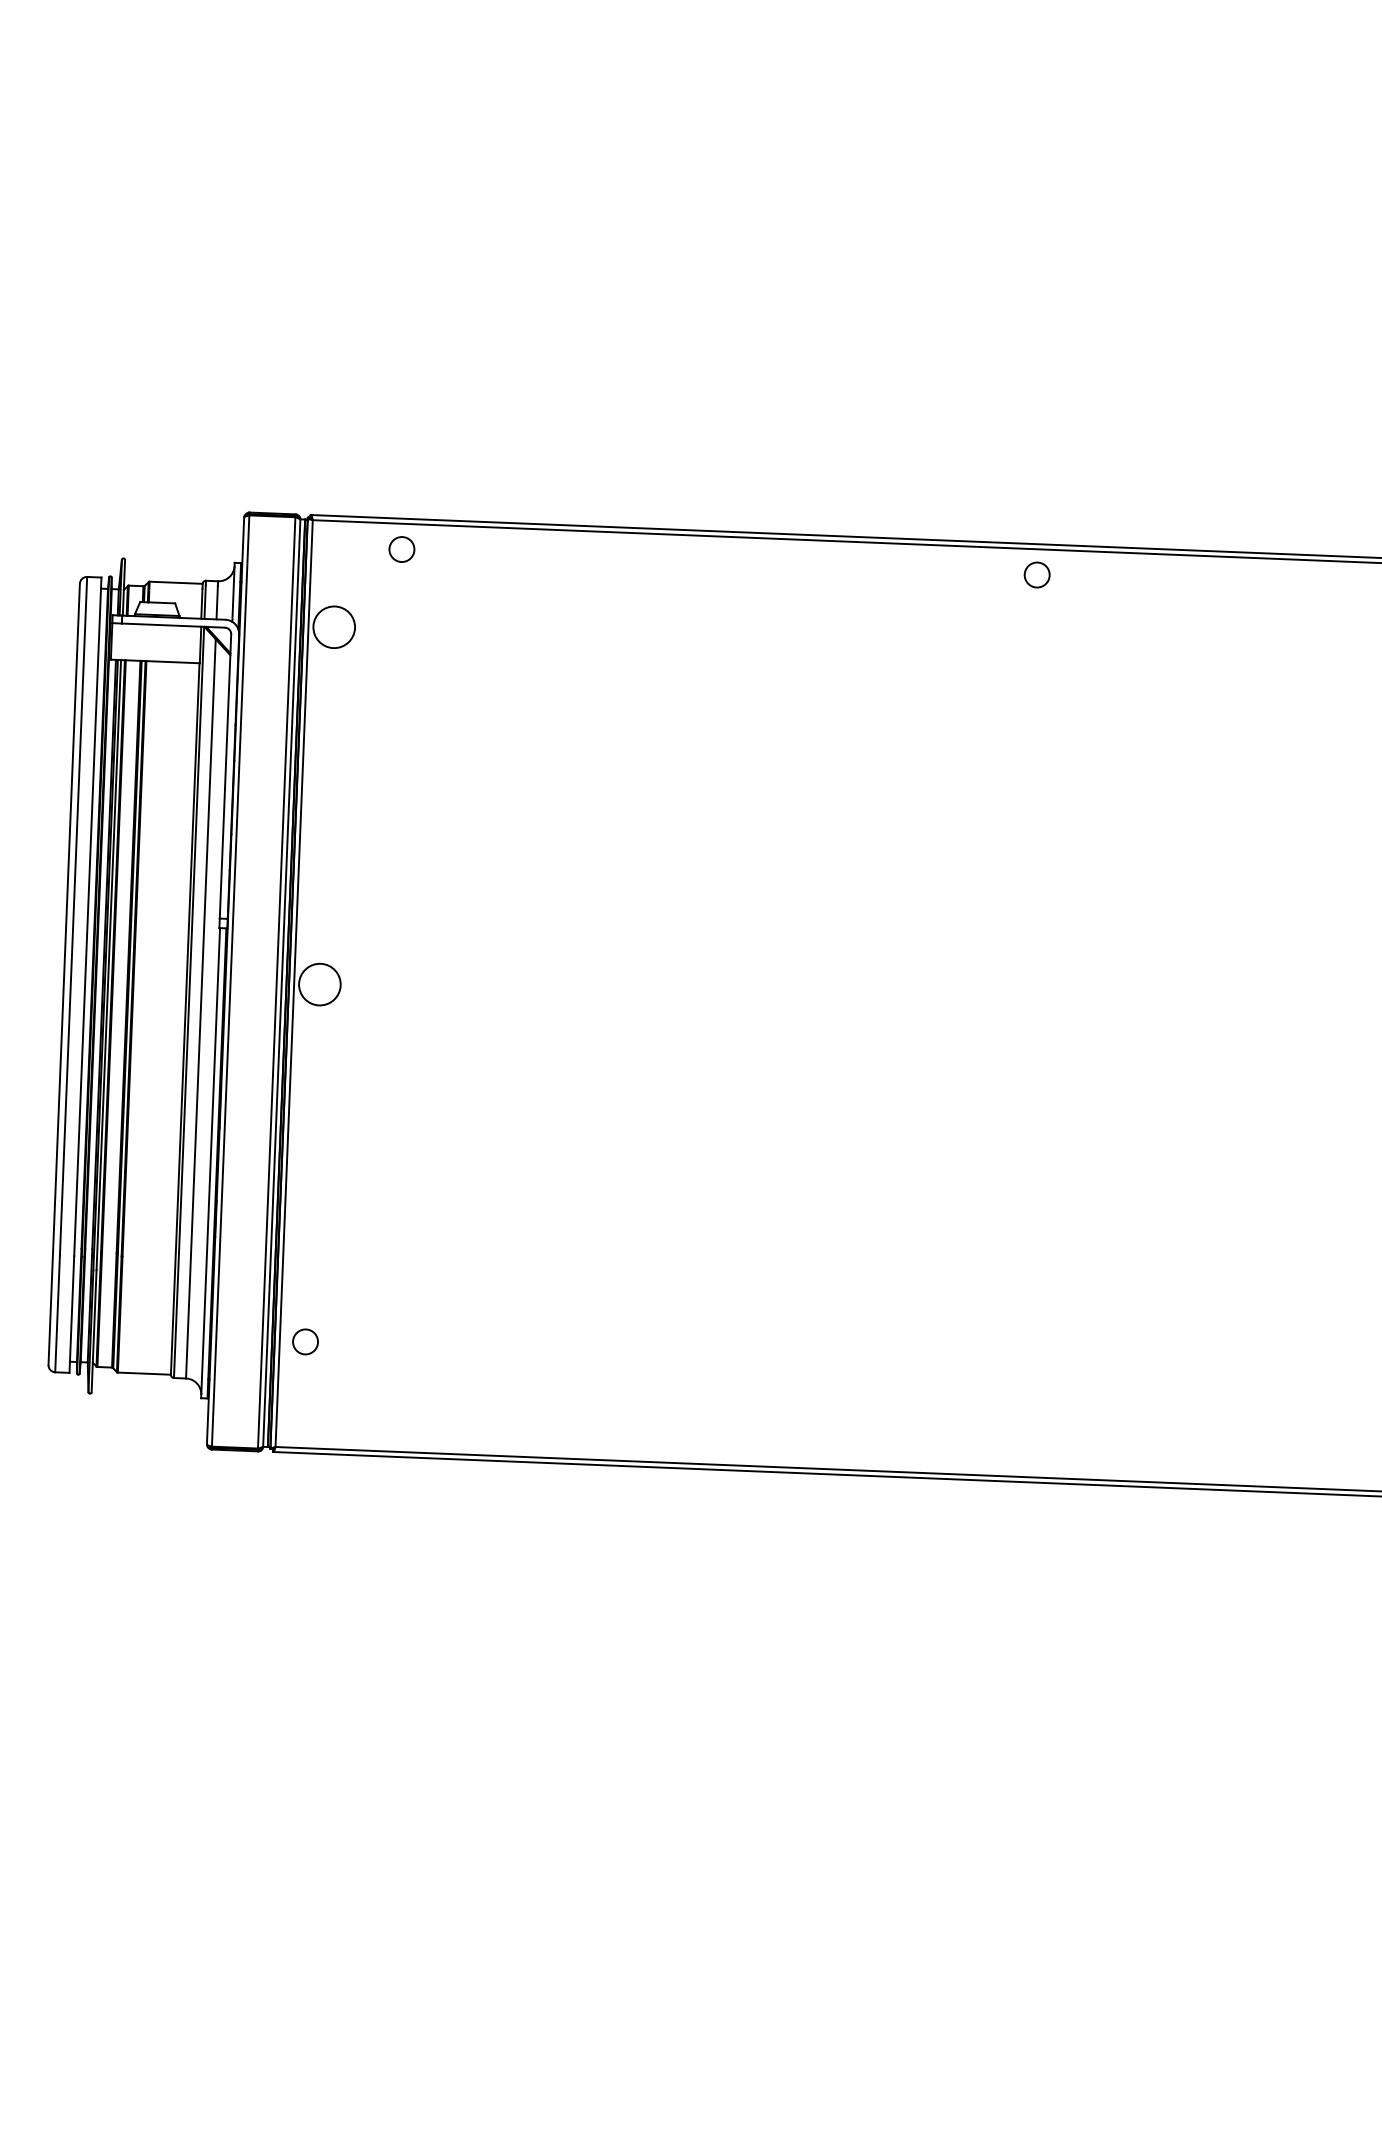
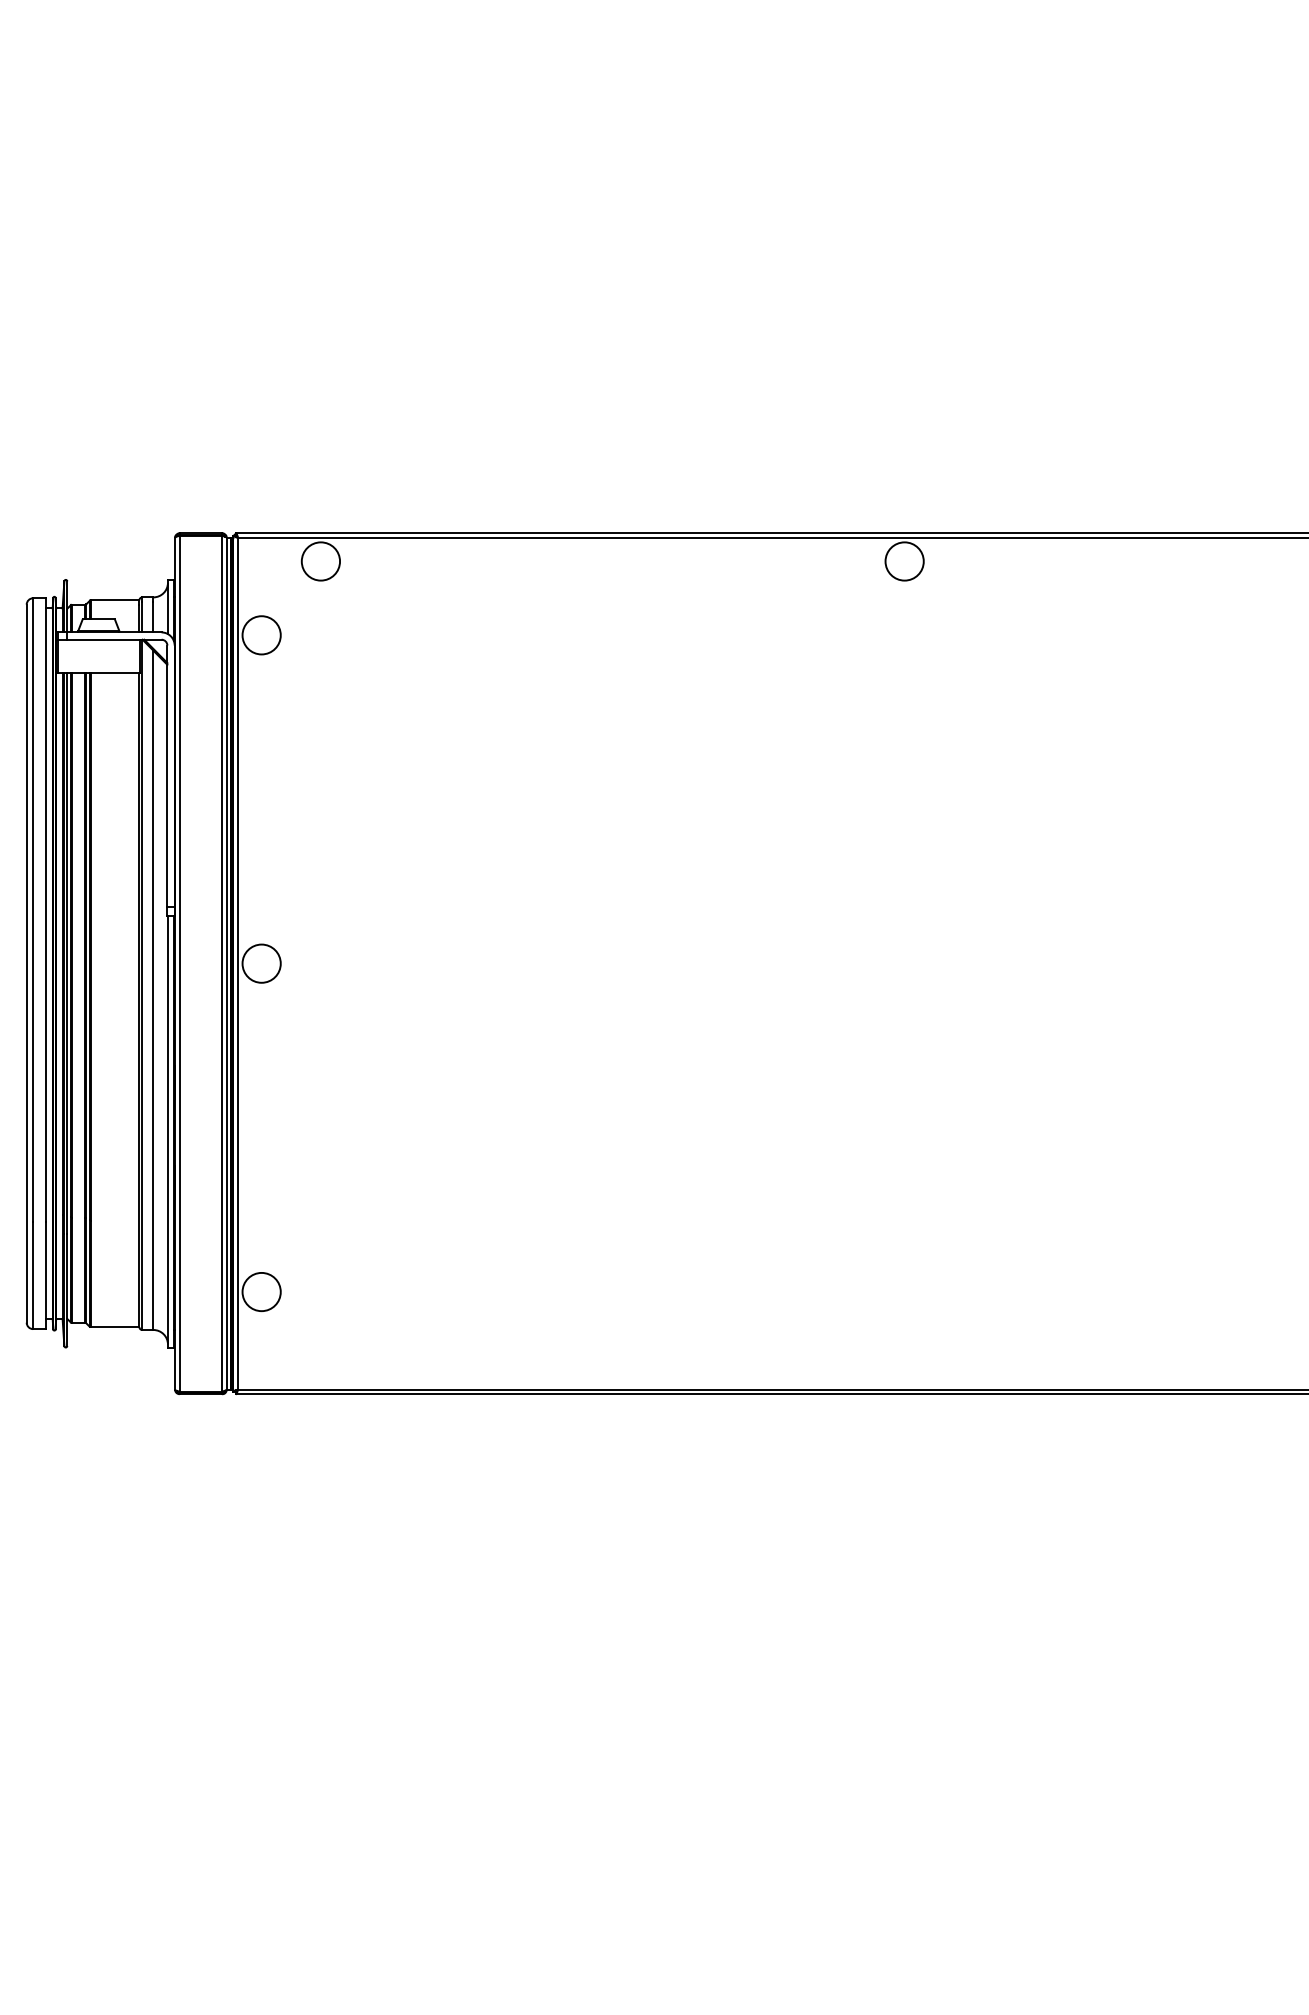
circle: (401, 549) -> (320, 561), size x1.67
circle: (1037, 575) -> (904, 561), size x1.67
circle: (305, 1341) -> (261, 1291), size x1.67

